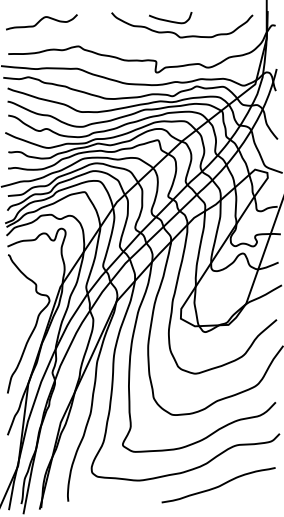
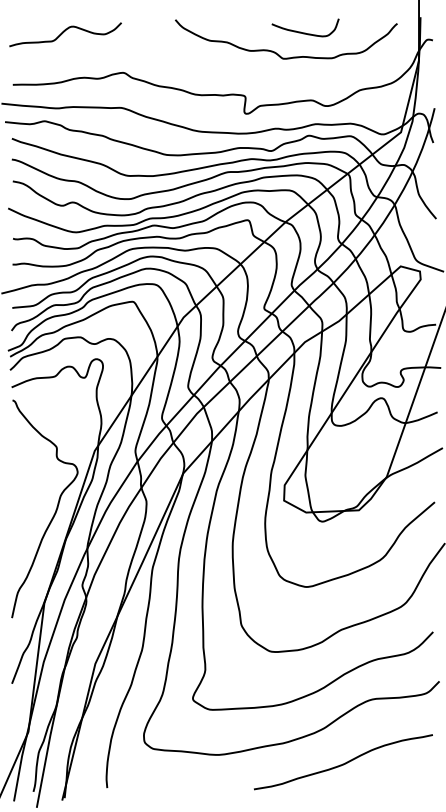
curve: (170, 20) -> (305, 32), moved

